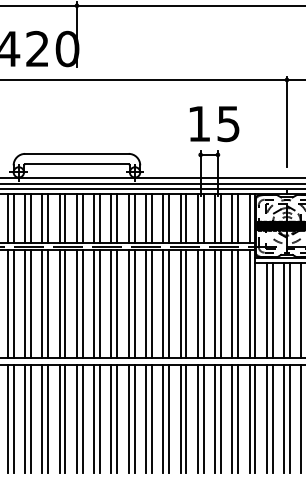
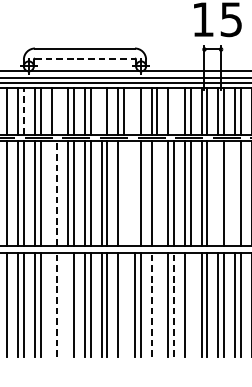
line: (76, 164) -> (84, 58), solid -> dashed
line: (13, 218) -> (23, 110), solid -> dashed
line: (48, 218) -> (57, 110), removed
line: (94, 218) -> (101, 110), removed
line: (128, 218) -> (134, 110), removed
line: (169, 218) -> (174, 110), removed
line: (48, 303) -> (57, 192), solid -> dashed
line: (42, 304) -> (51, 193), removed
line: (117, 304) -> (124, 193), removed
line: (128, 304) -> (134, 193), removed
line: (151, 304) -> (156, 193), removed
line: (215, 304) -> (218, 193), removed
line: (232, 304) -> (235, 193), removed
line: (48, 418) -> (57, 304), solid -> dashed
line: (146, 418) -> (152, 304), solid -> dashed
line: (169, 418) -> (174, 304), solid -> dashed
line: (42, 419) -> (51, 304), removed
line: (59, 419) -> (68, 304), removed
line: (117, 419) -> (124, 304), removed
line: (151, 419) -> (156, 304), removed
line: (186, 419) -> (190, 304), removed

